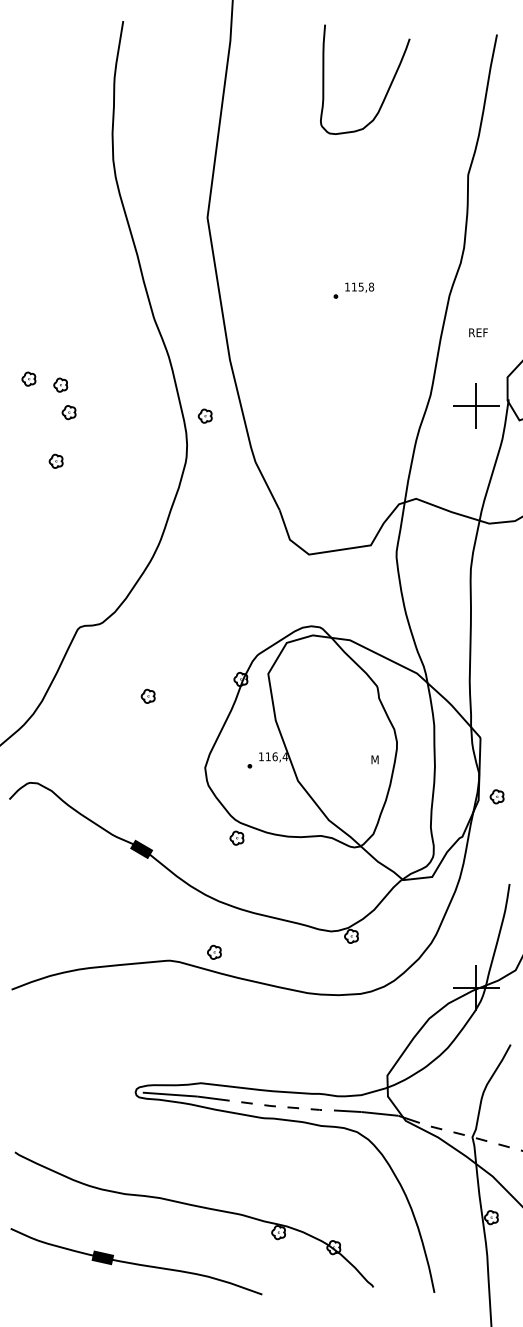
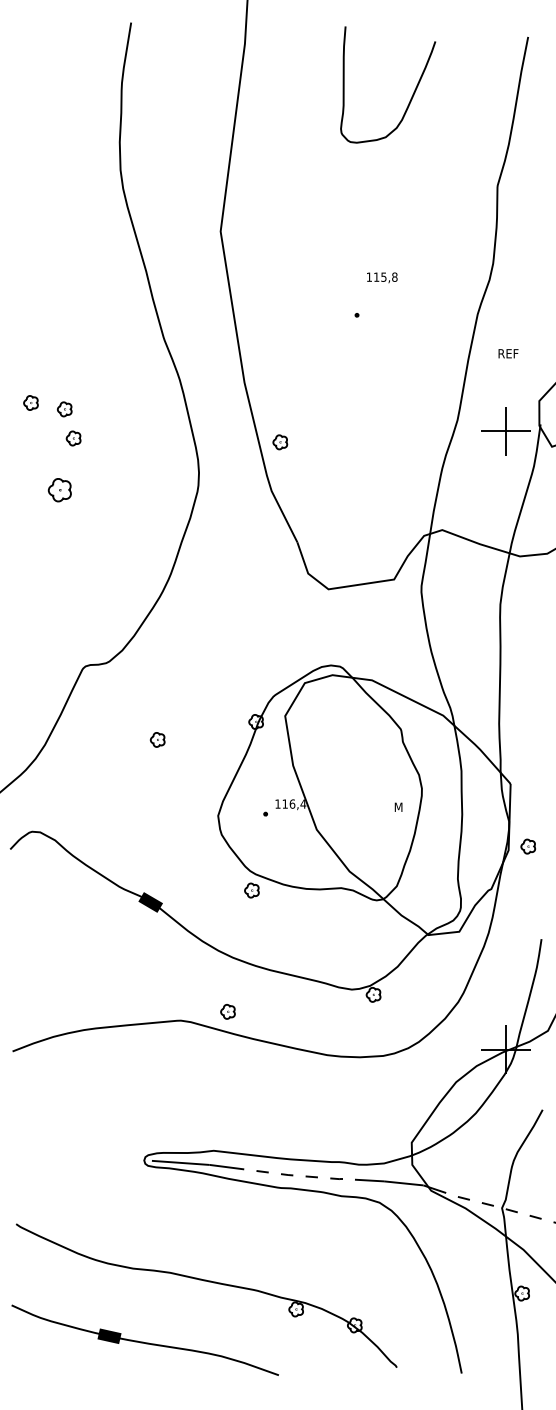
text: (359, 287) -> (382, 277), moved
part: (205, 416) -> (280, 442), moved
part: (55, 461) -> (59, 490), size x1.6

